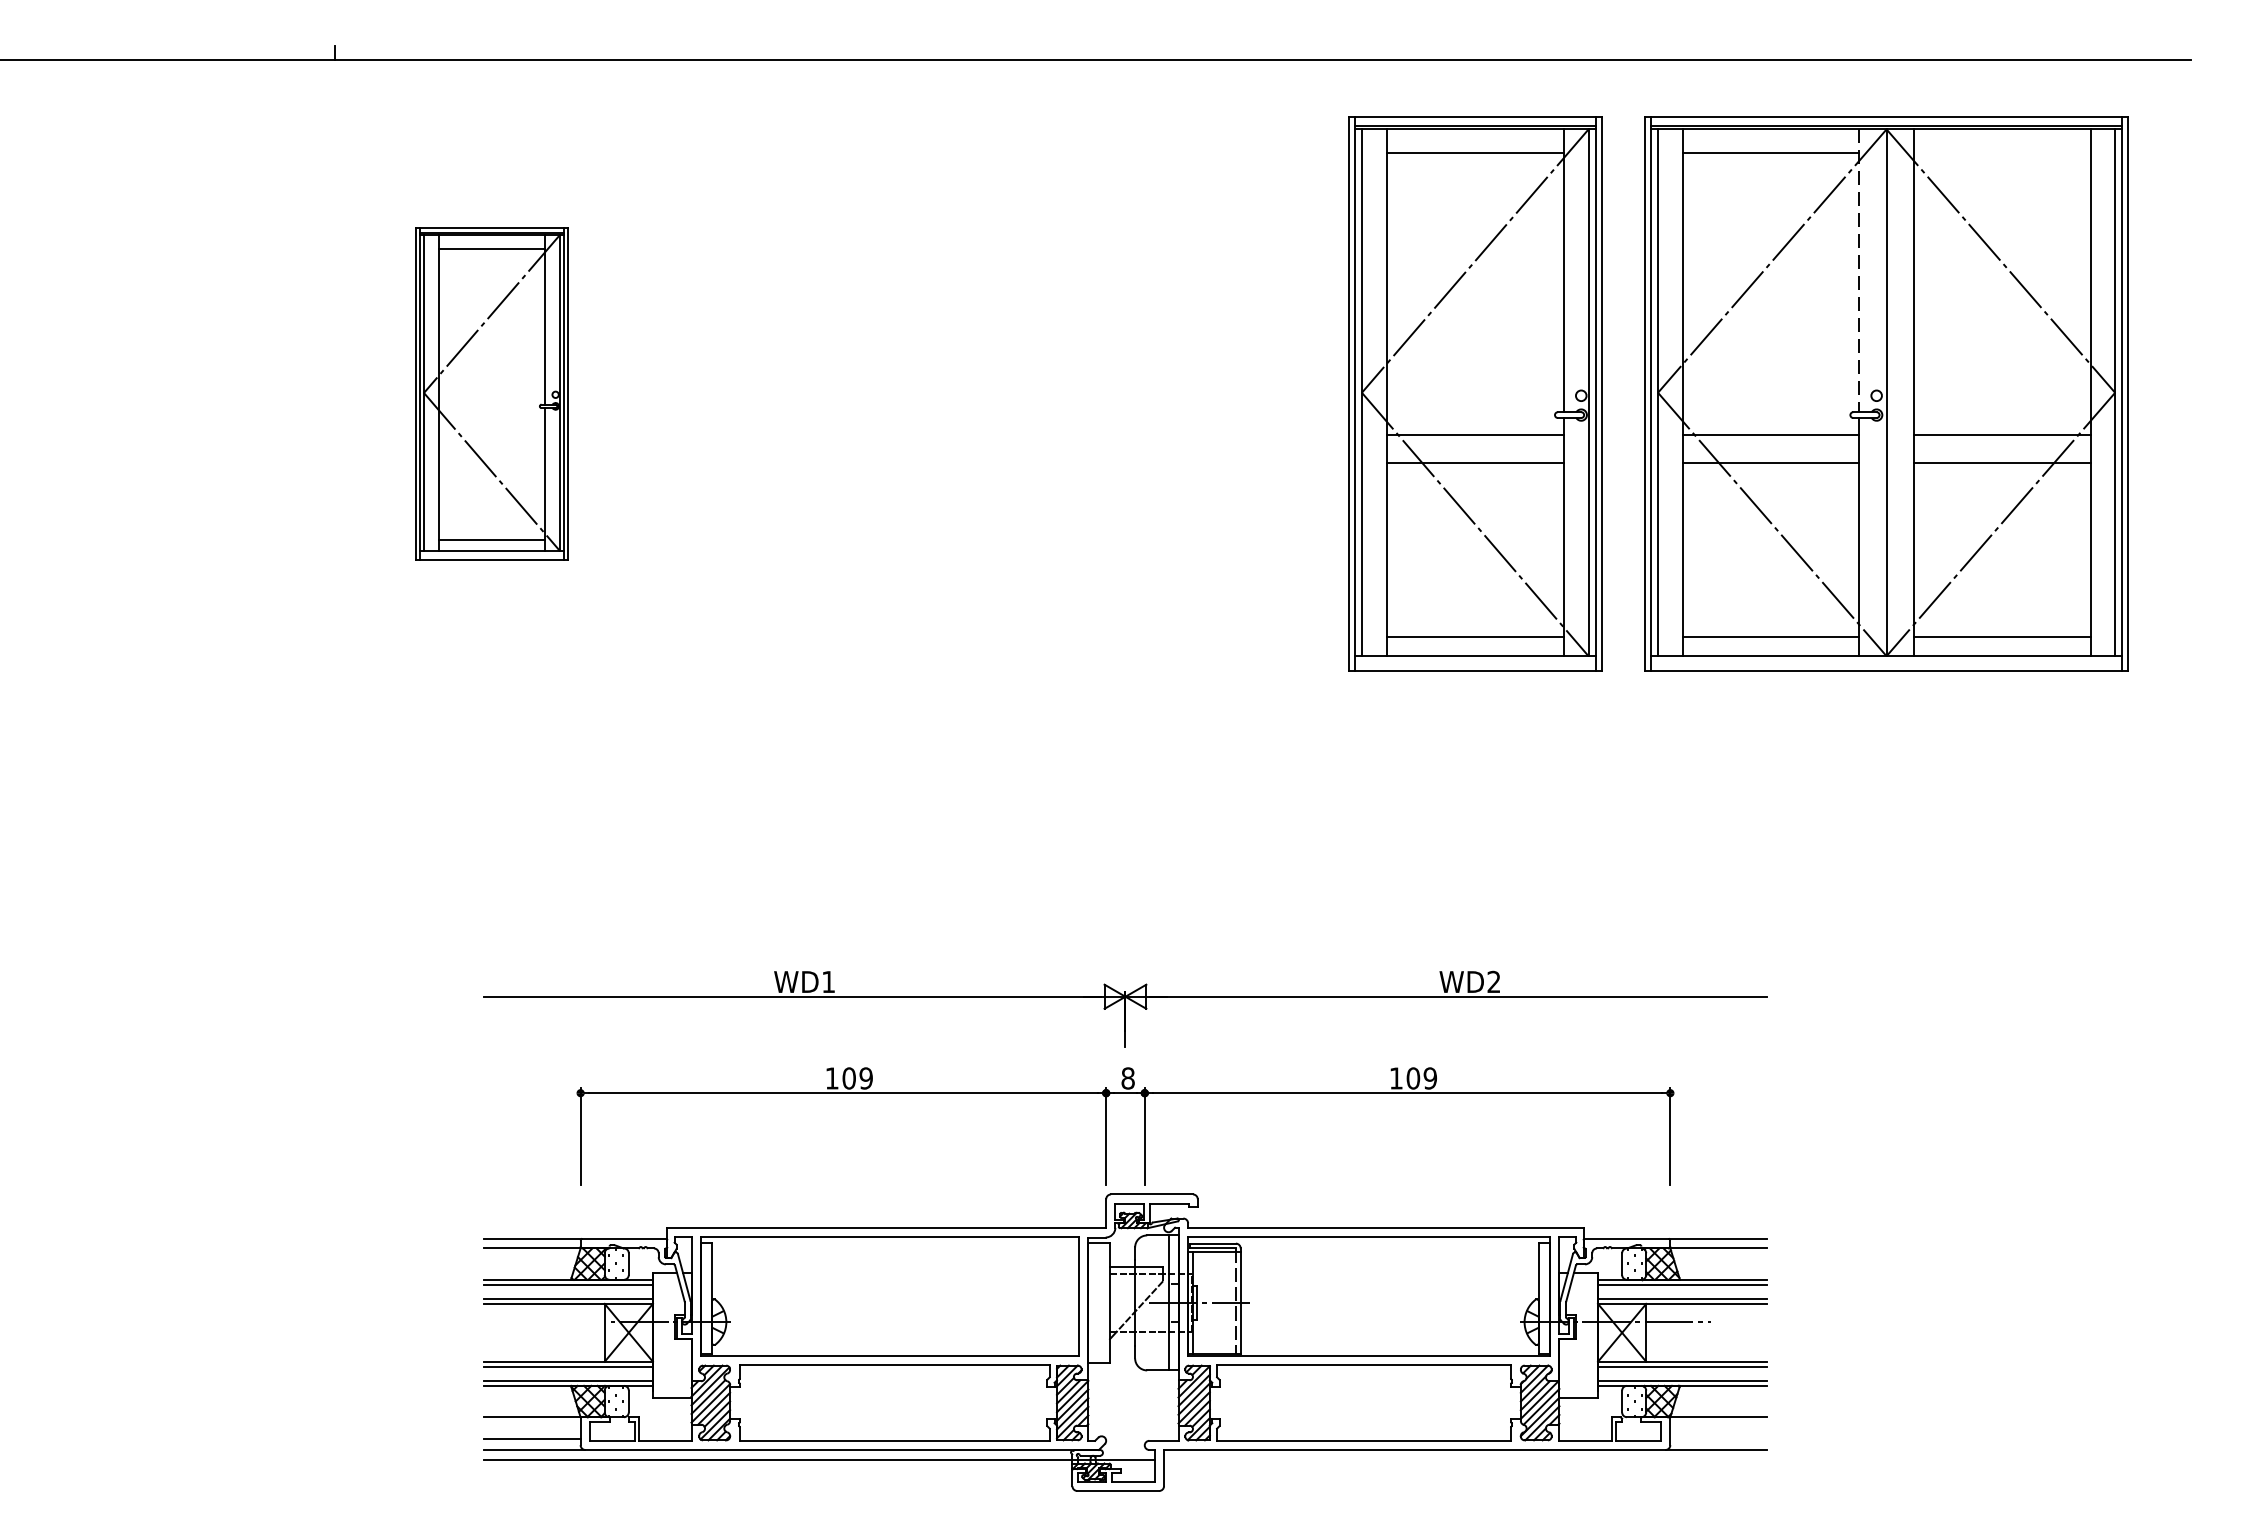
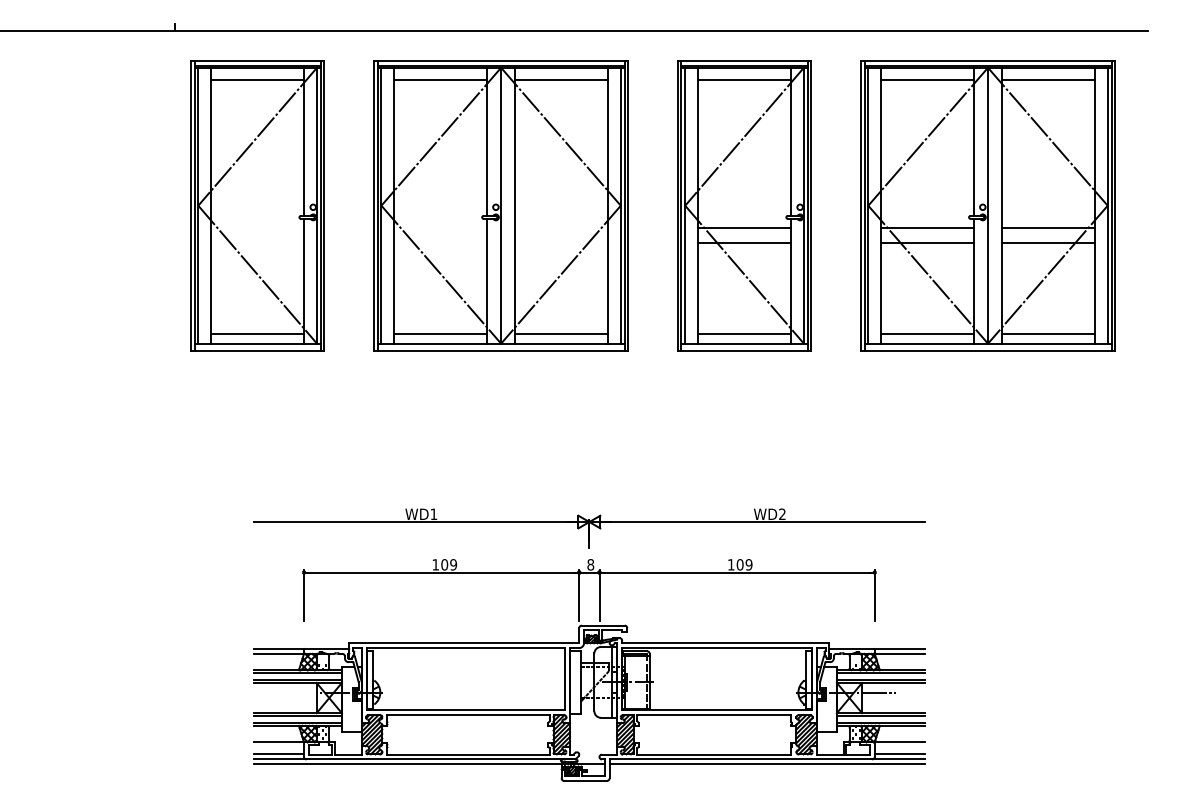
line: (2002, 151) -> (1048, 79), added
line: (1858, 272) -> (973, 142), dashed -> solid
part: (491, 392) -> (257, 205), size x1.67
part: (955, 392) -> (500, 205), added
part: (1475, 392) -> (744, 205), moved
line: (1717, 1438) -> (899, 753), added
line: (1465, 1459) -> (767, 764), added

